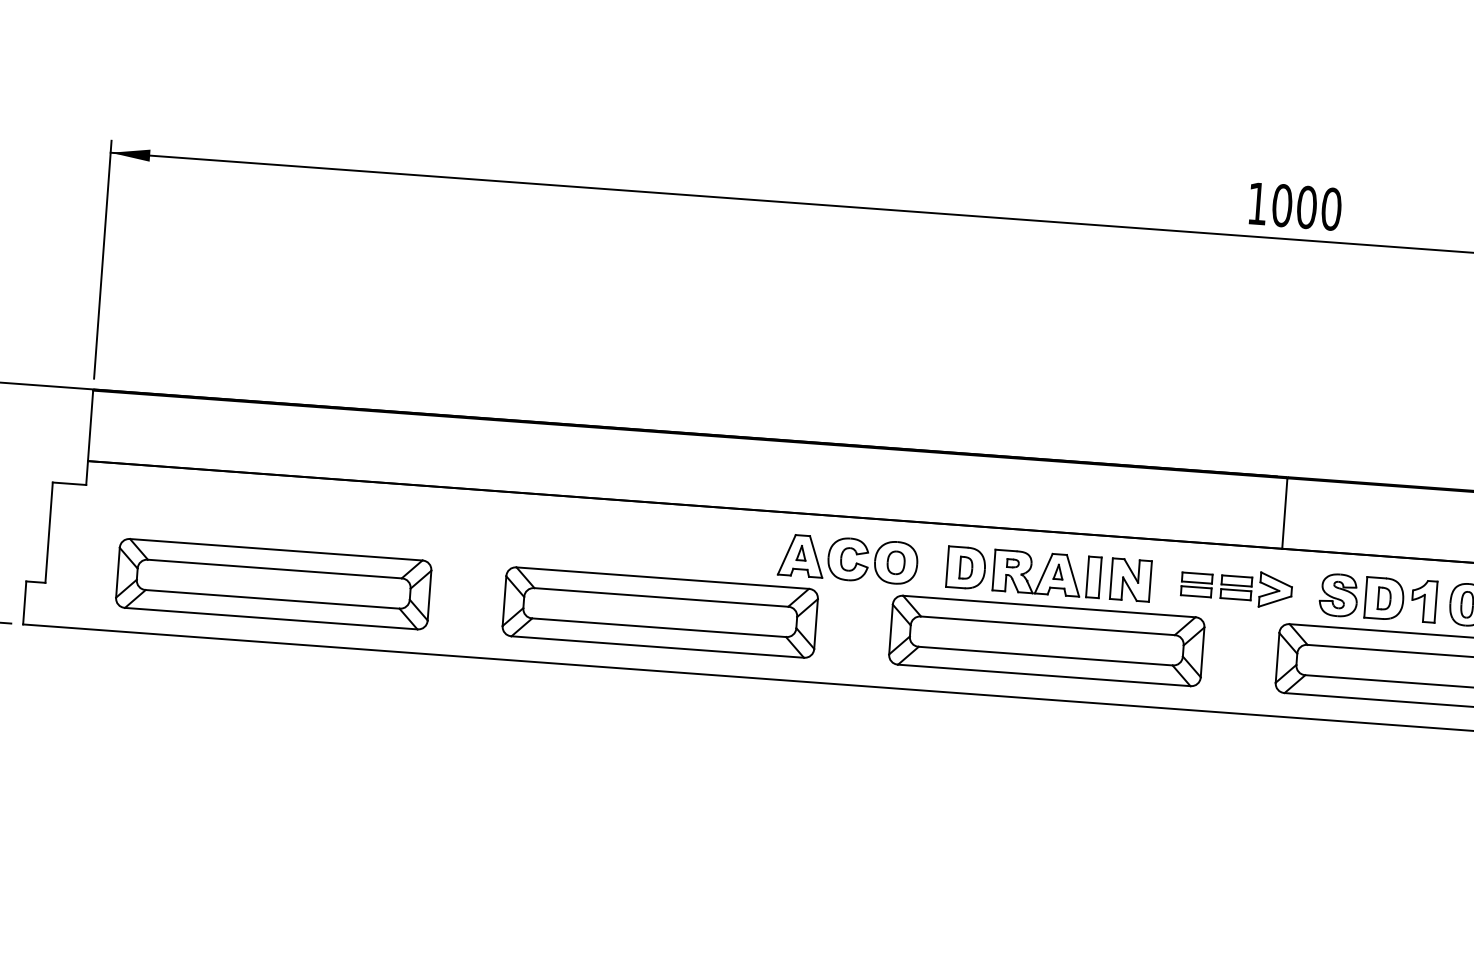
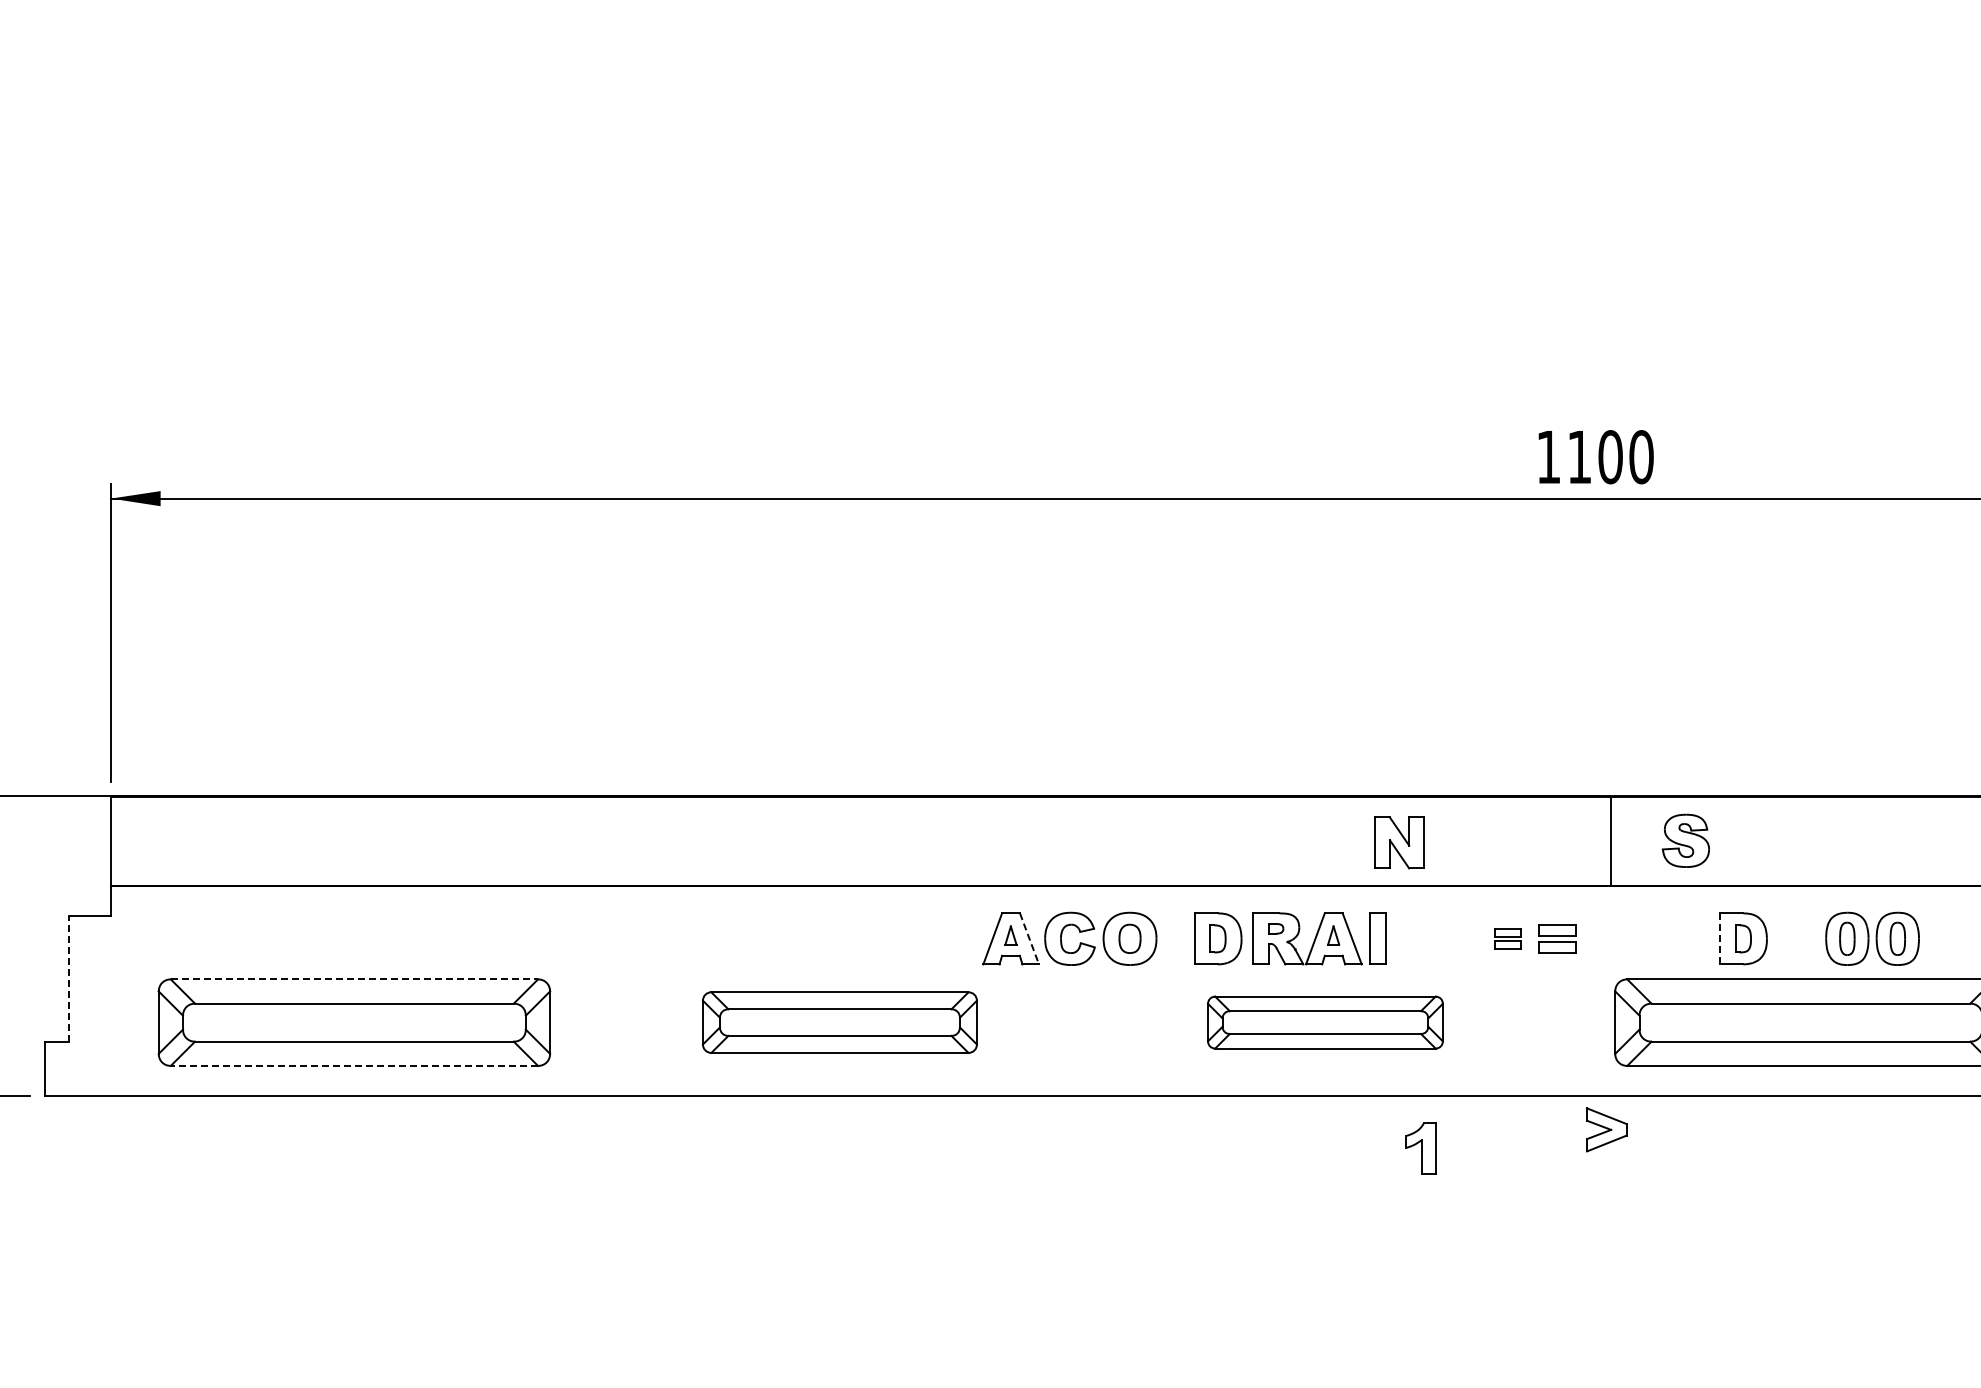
text: (1282, 205) -> (1579, 457), 1000 -> 1100
line: (49, 532) -> (69, 978), solid -> dashed
line: (276, 549) -> (354, 979), solid -> dashed
line: (816, 557) -> (1029, 939), solid -> dashed
part: (1130, 579) -> (1399, 842), moved
part: (1196, 584) -> (1507, 938), size x0.7
part: (1275, 590) -> (1606, 1129), moved
part: (1338, 595) -> (1685, 840), moved
line: (1365, 597) -> (1719, 938), solid -> dashed
part: (1423, 601) -> (1420, 1148), moved
part: (659, 612) -> (839, 1022), size x0.7
line: (271, 618) -> (354, 1065), solid -> dashed
part: (1046, 640) -> (1325, 1022), size x0.6

